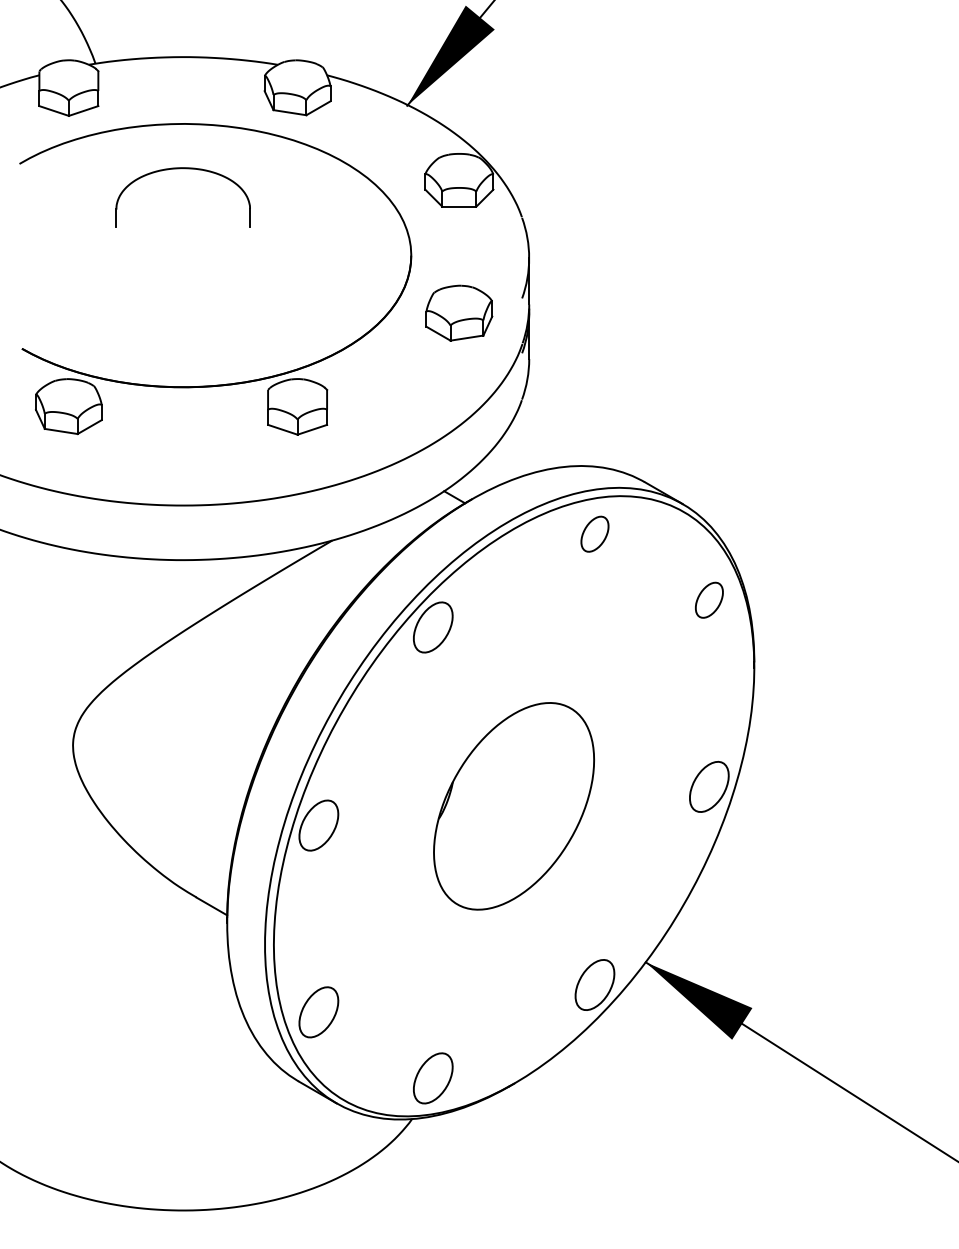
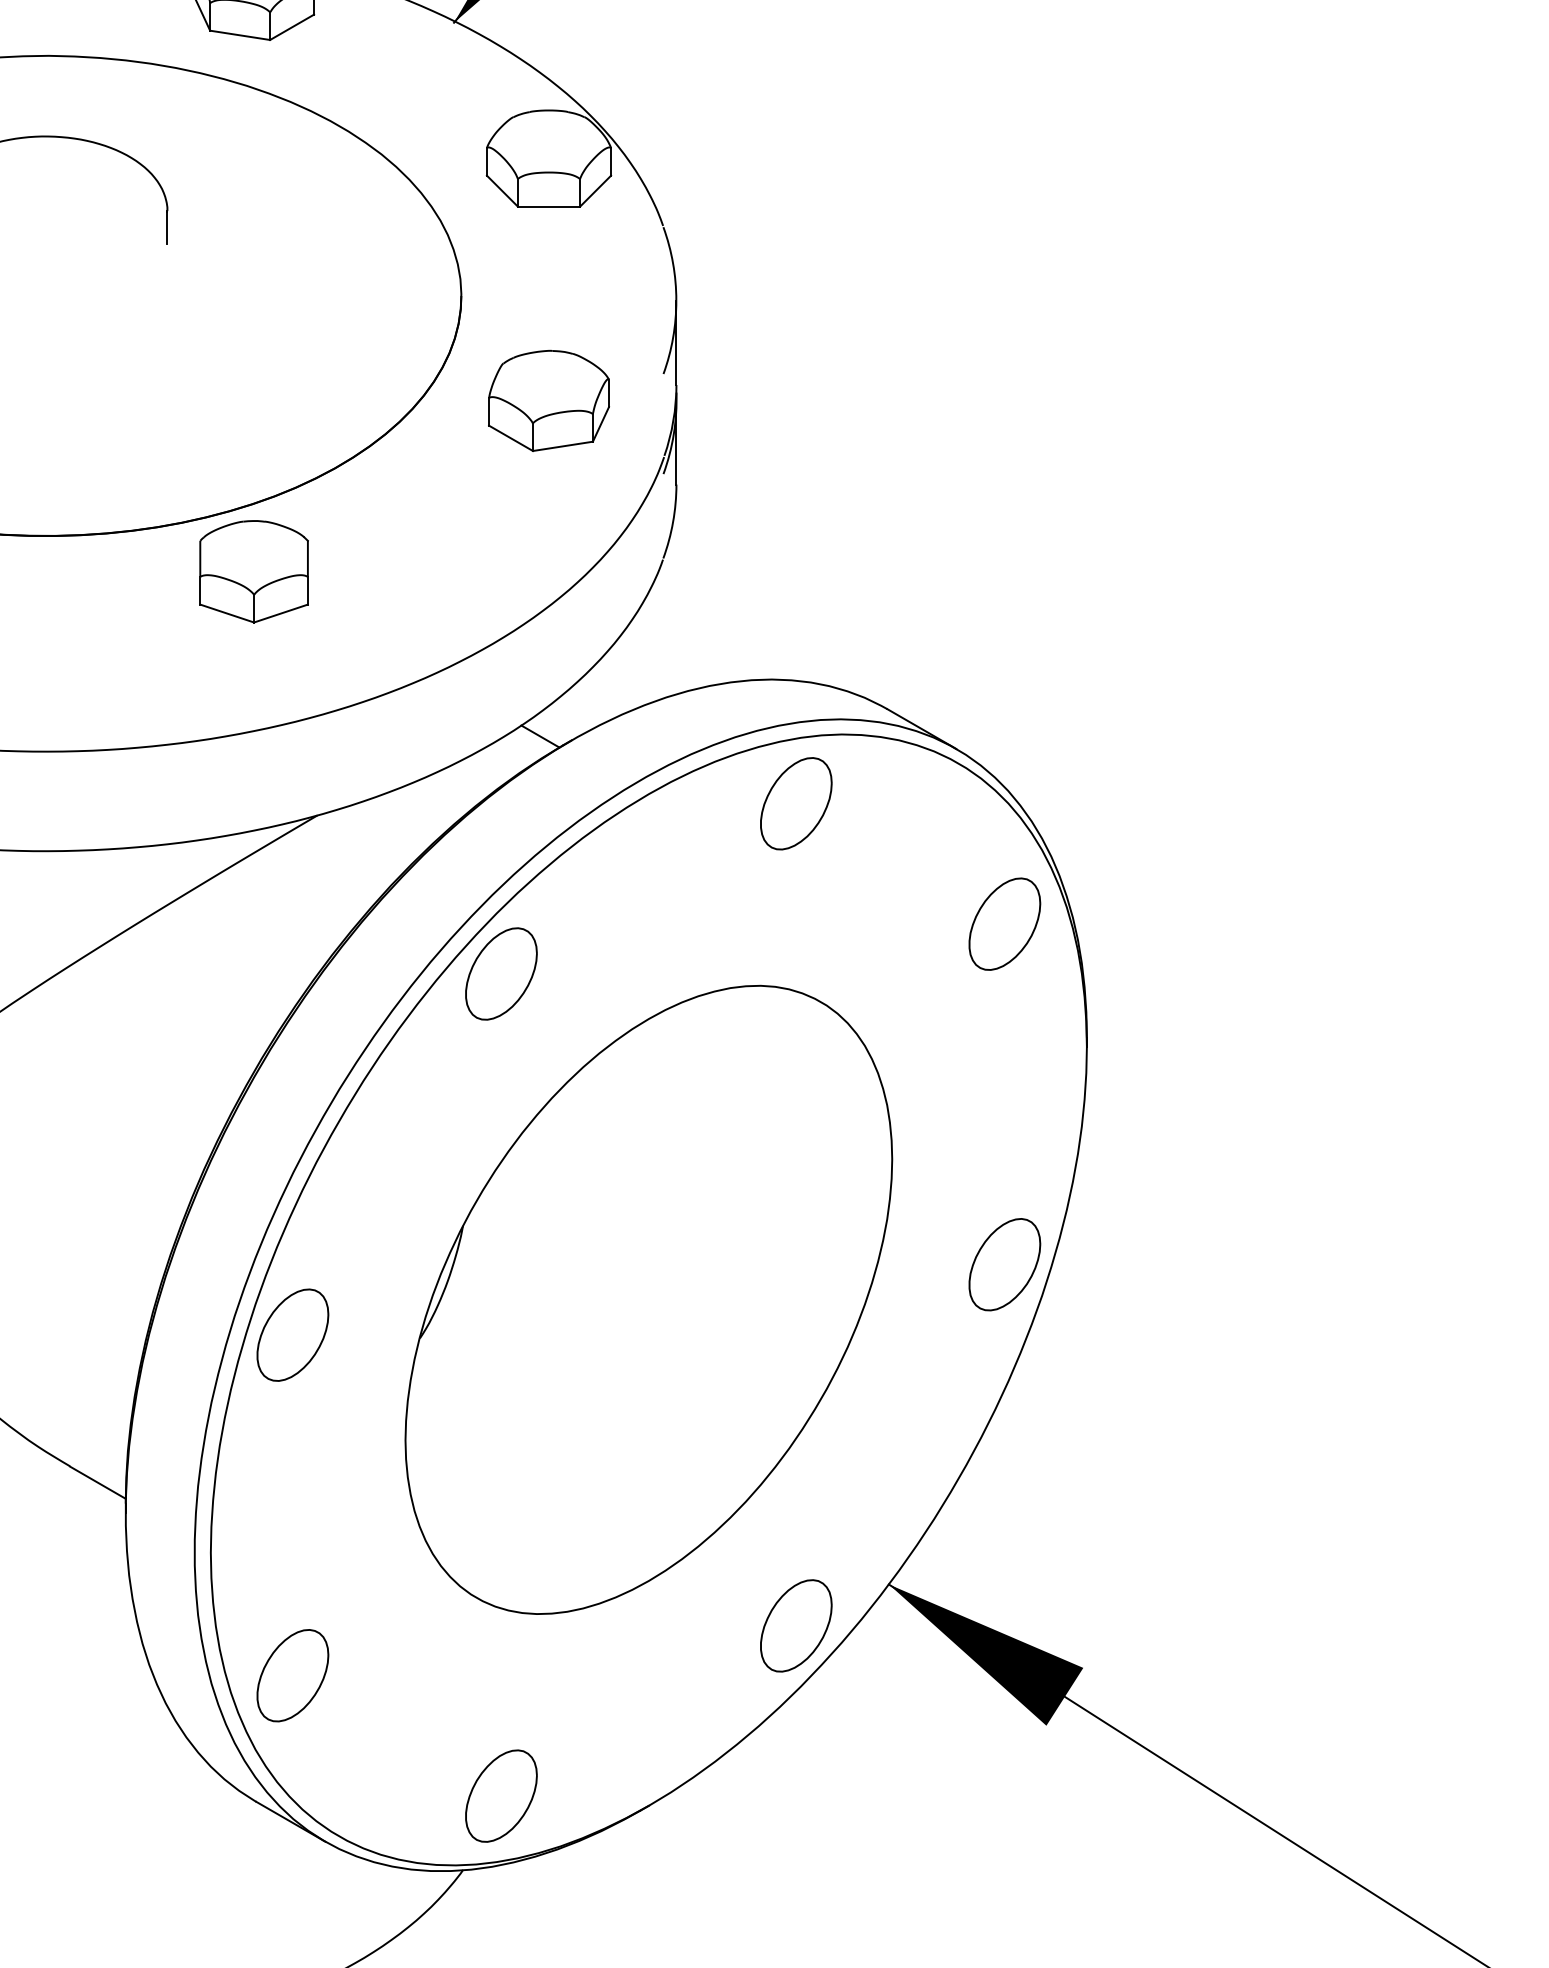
part: (594, 534) -> (795, 804), size x1.43
part: (709, 600) -> (1005, 924), size x1.43
part: (513, 806) -> (647, 1300), size x1.67

